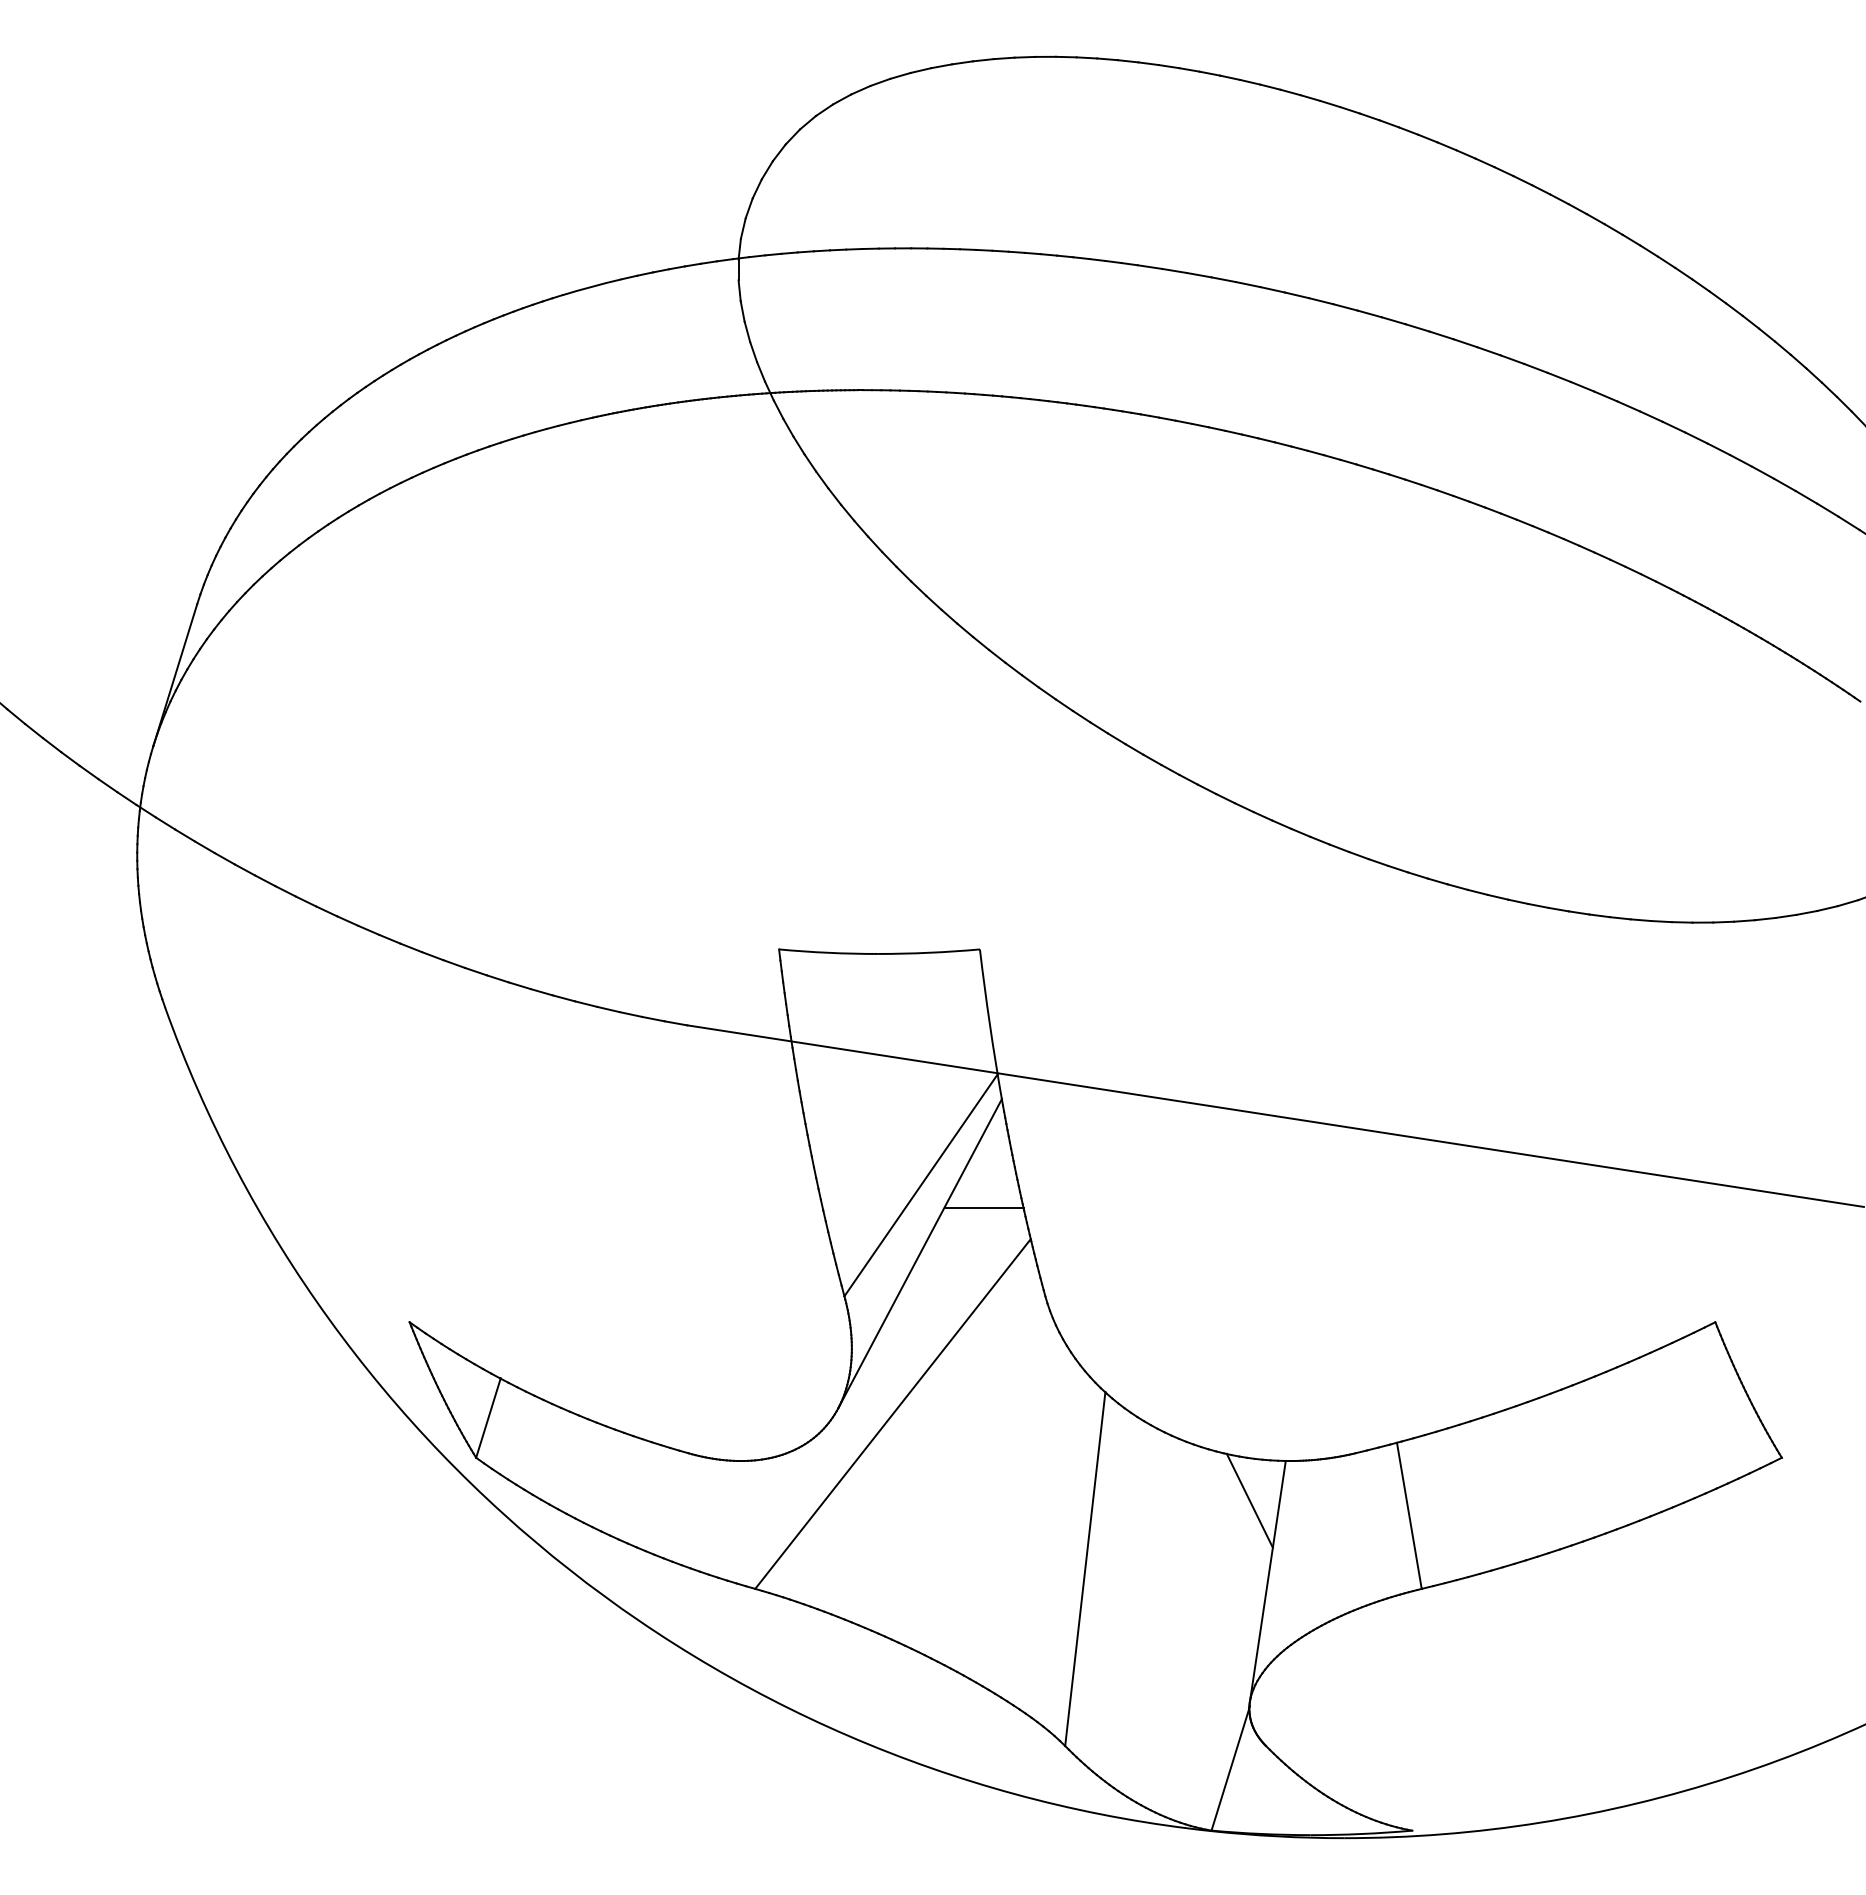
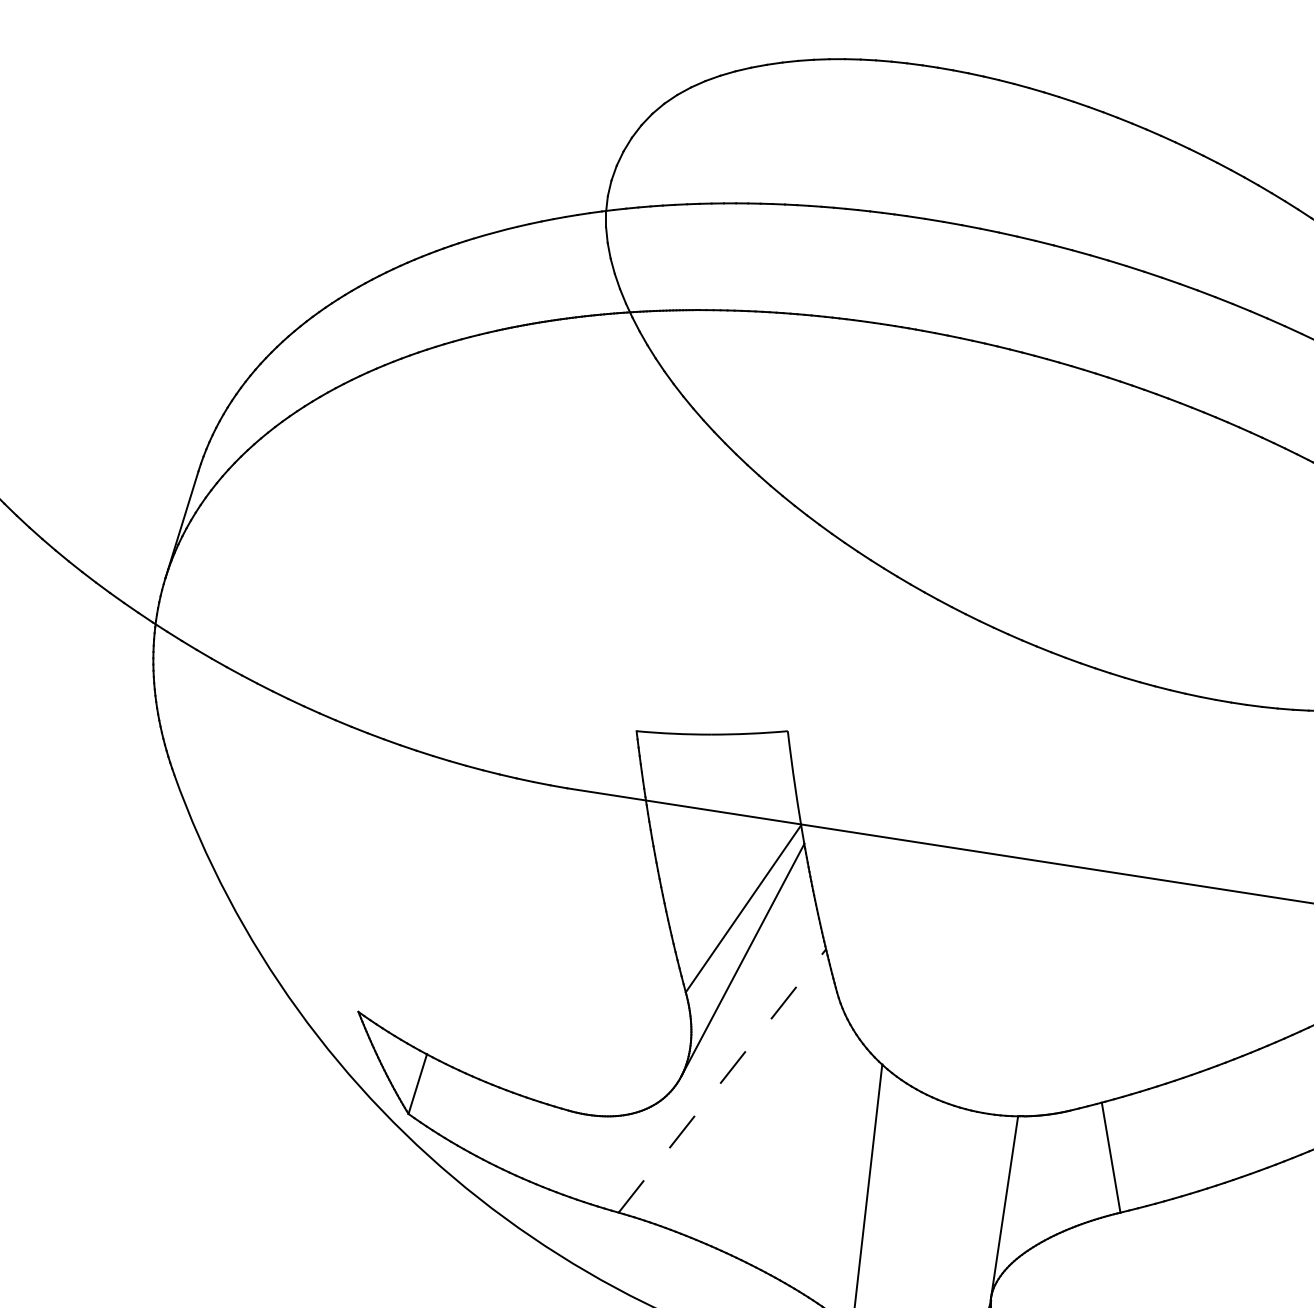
line: (983, 1207) -> (790, 925), removed
line: (893, 1413) -> (722, 1080), solid -> dashed
line: (1249, 1500) -> (990, 1146), removed

